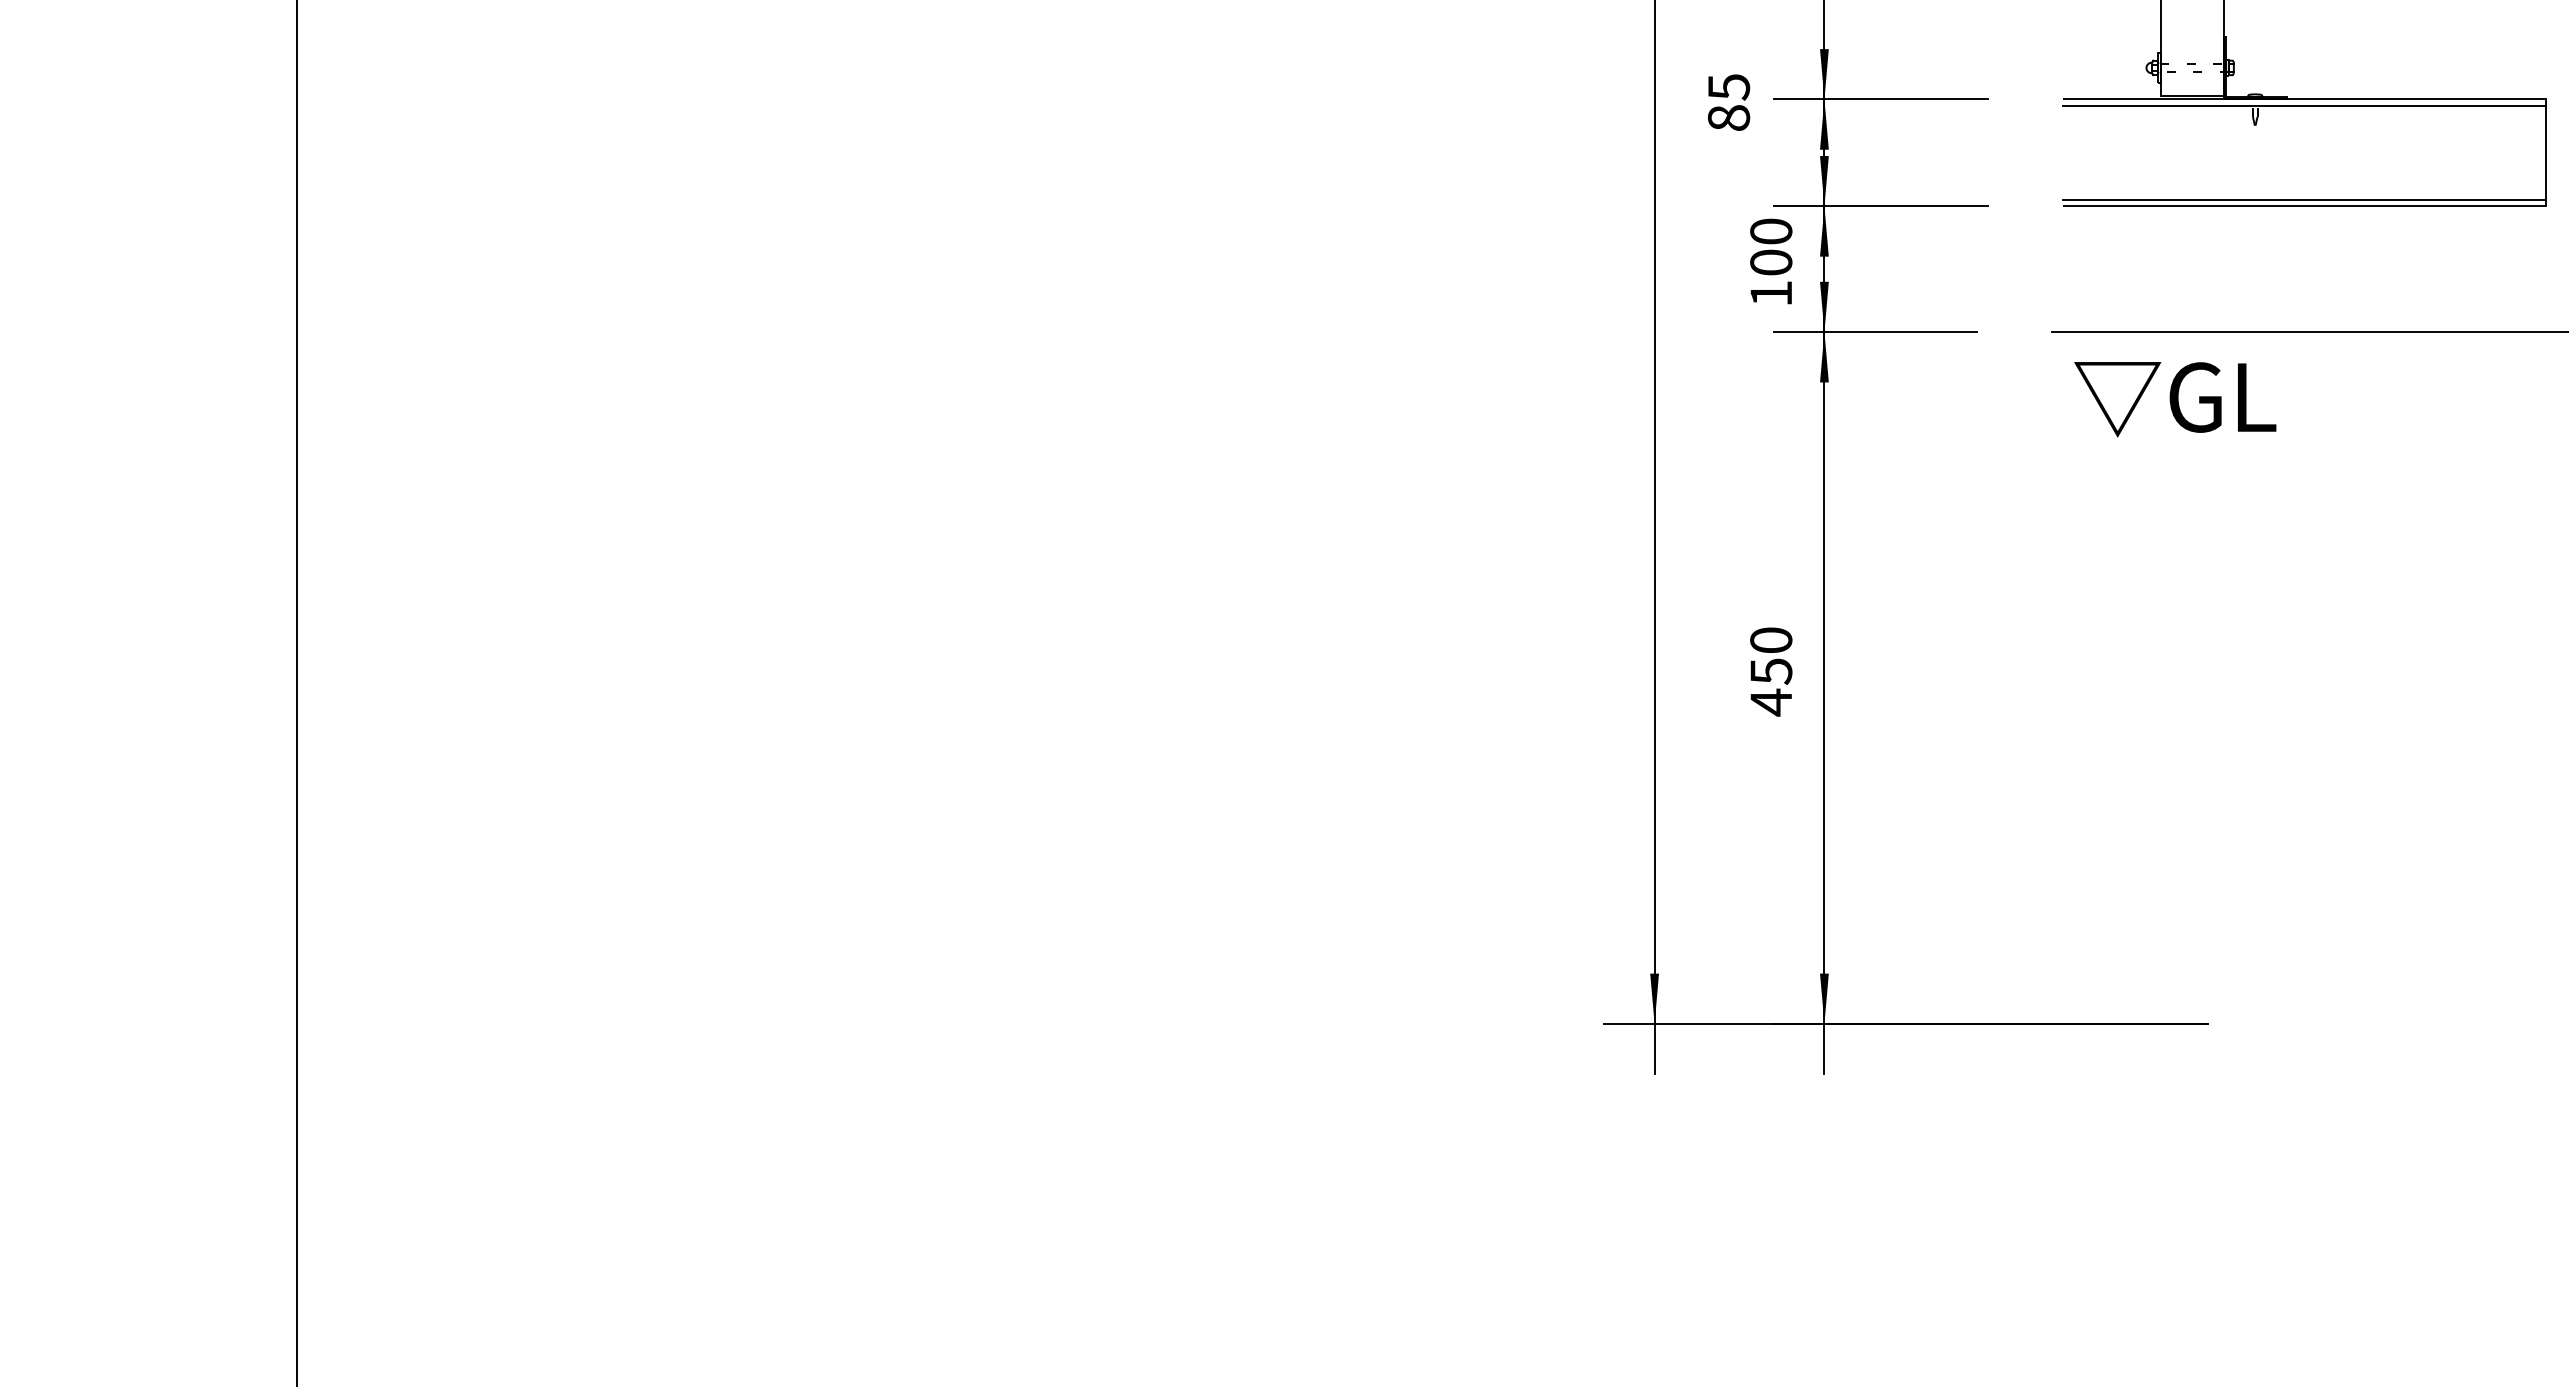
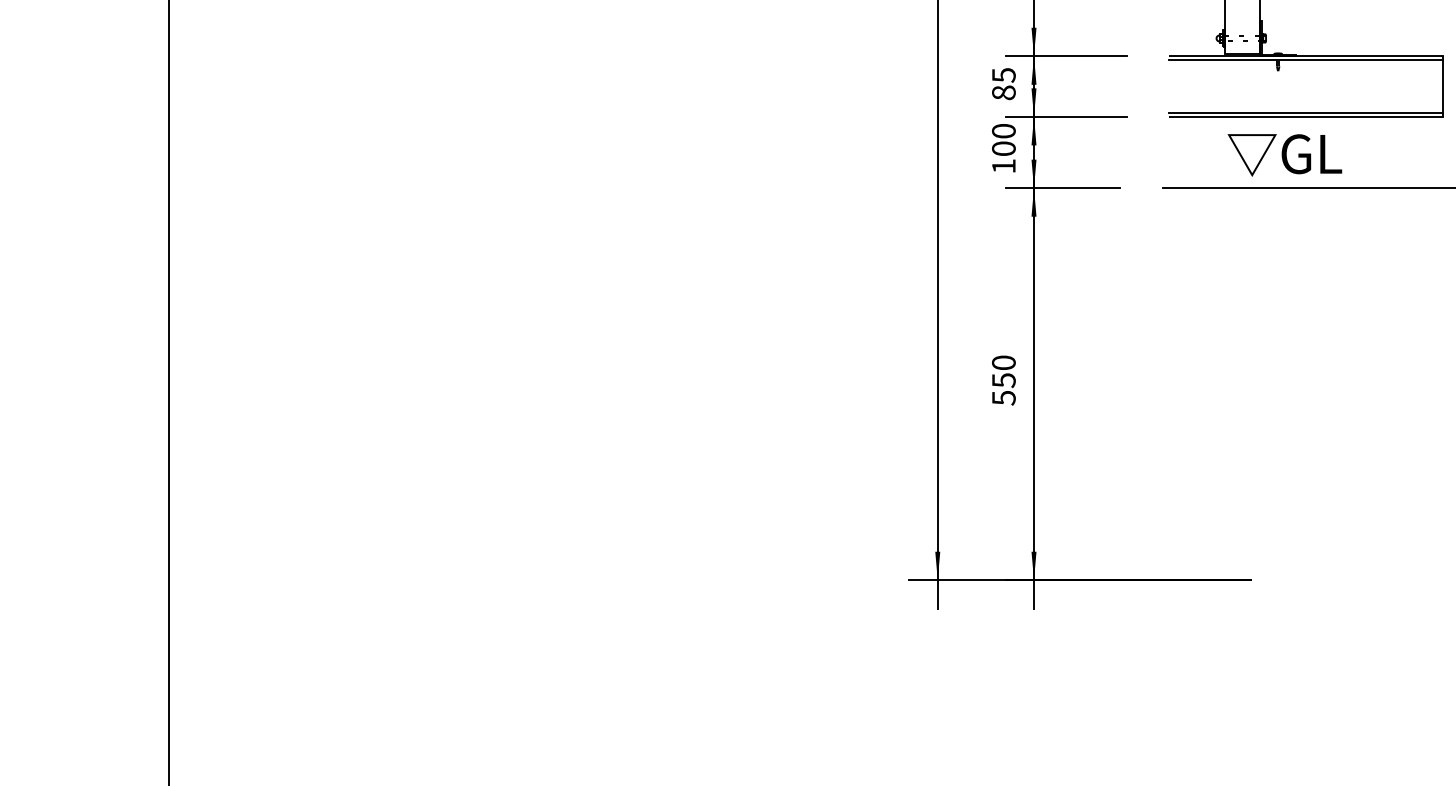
text: (1728, 103) -> (1003, 84), moved
text: (2174, 399) -> (1284, 155), moved
text: (1770, 703) -> (1003, 398), 450 -> 550

